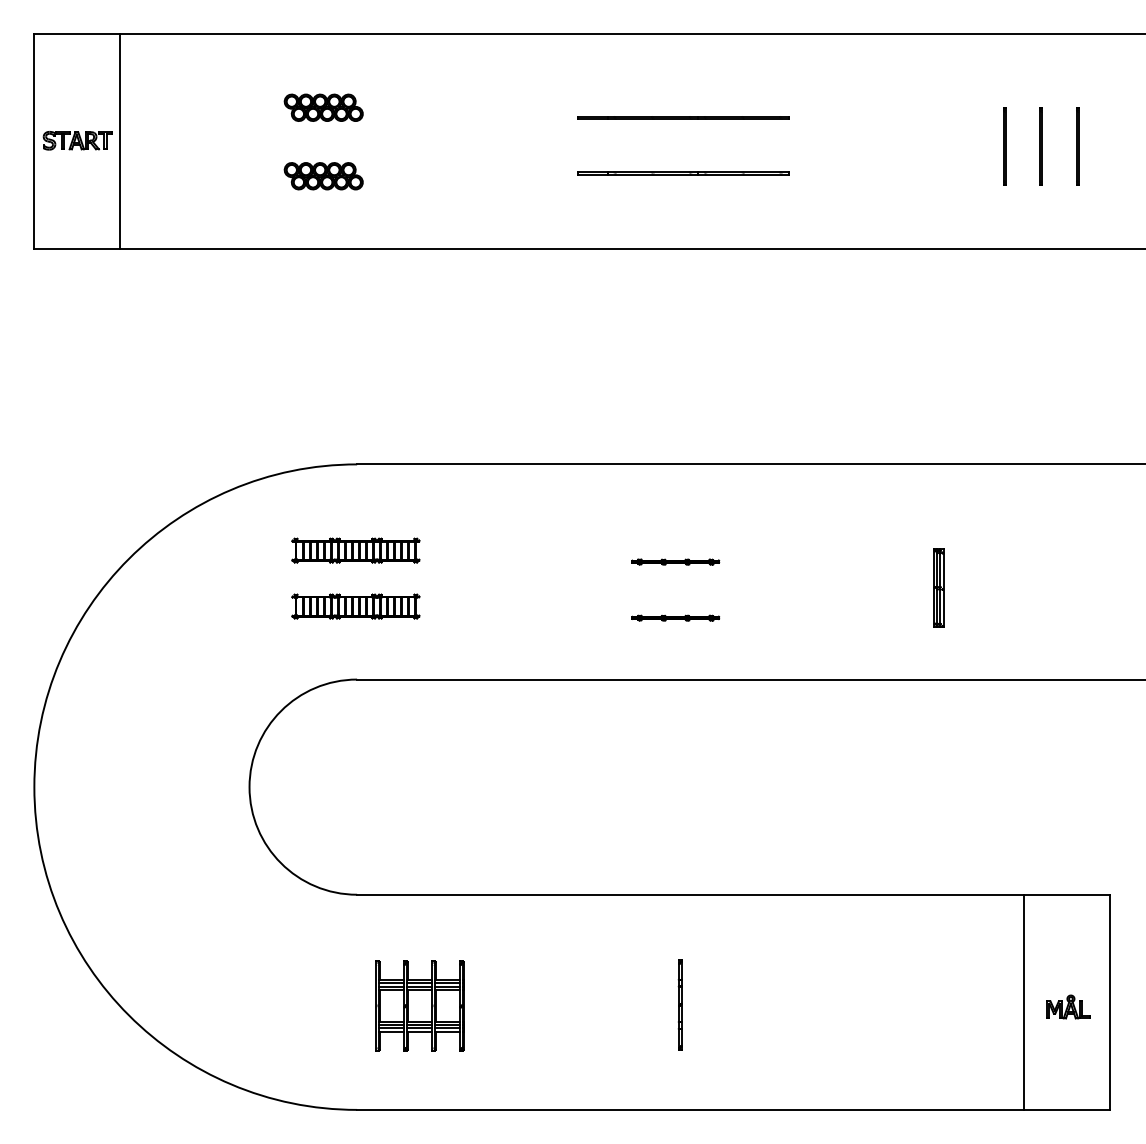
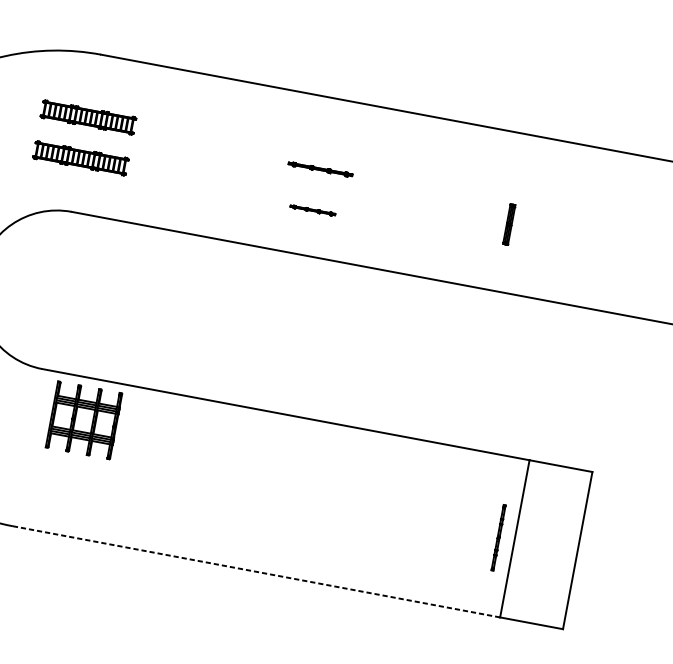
part: (938, 587) -> (509, 224), size x0.7
part: (675, 617) -> (312, 210), size x0.7
part: (679, 1004) -> (498, 537), moved
part: (419, 1005) -> (83, 419), moved
part: (1068, 1006) -> (546, 547), removed
line: (691, 1109) -> (257, 571), solid -> dashed

